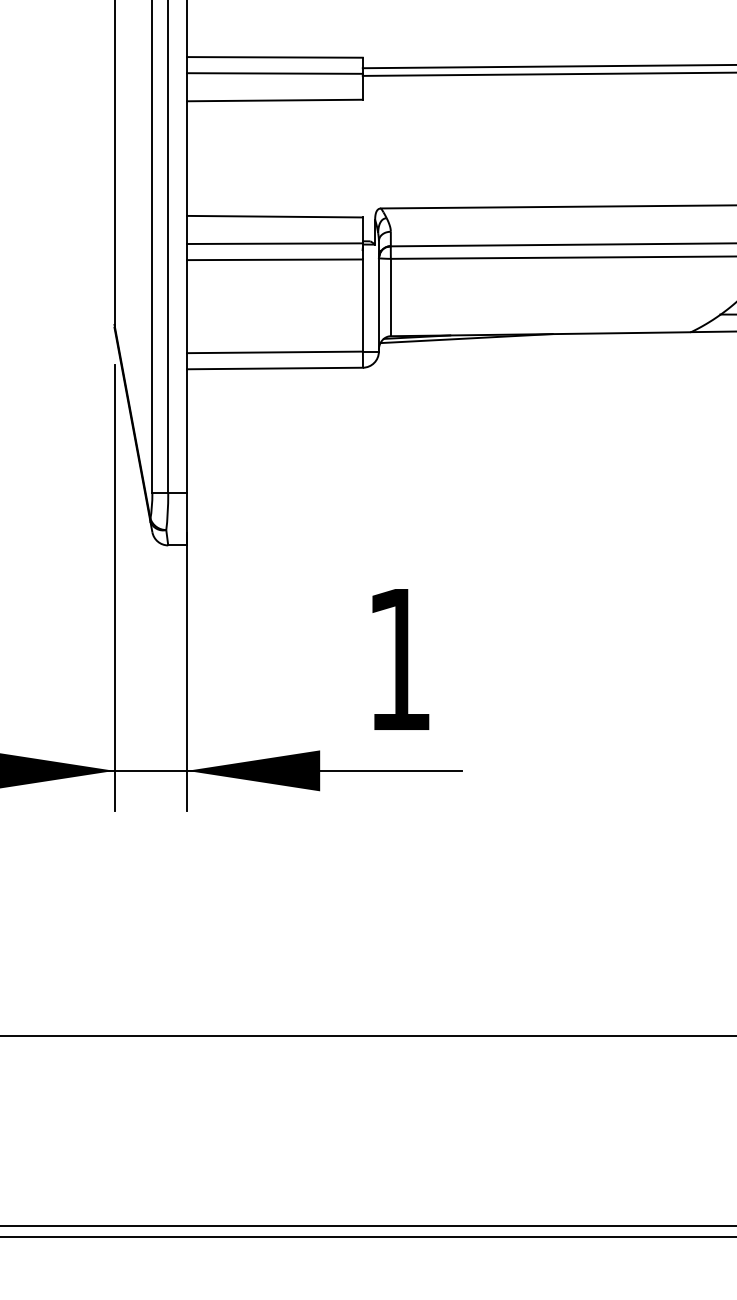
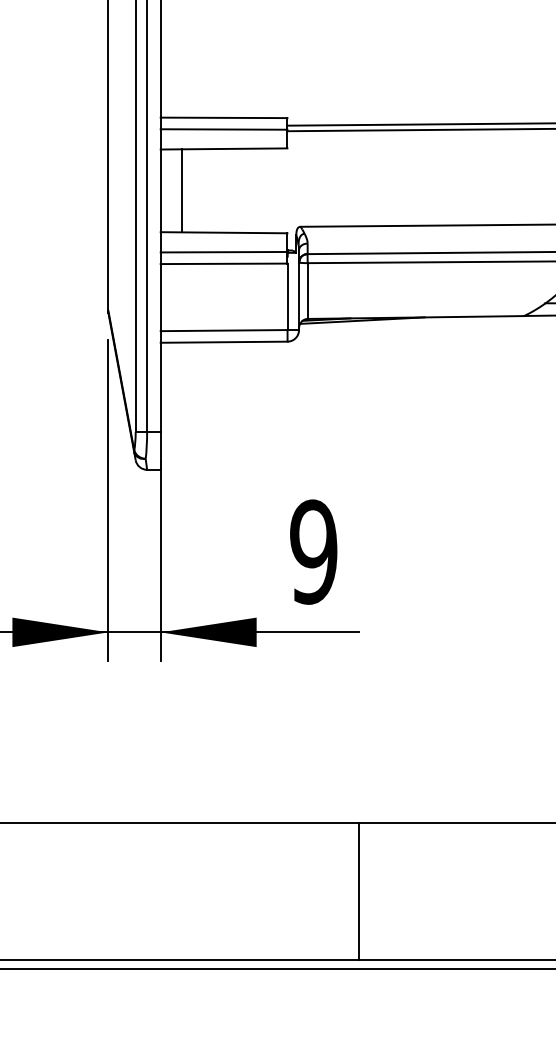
line: (217, 158) -> (182, 190), added
text: (398, 658) -> (313, 551), 1 -> 9
line: (462, 1130) -> (359, 891), added

